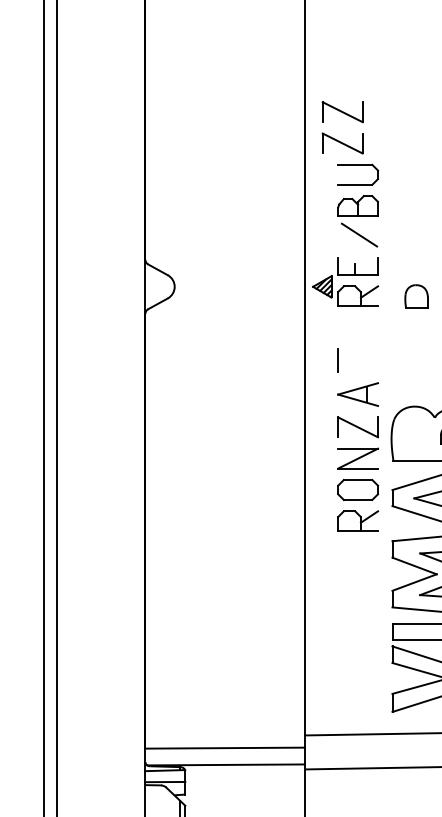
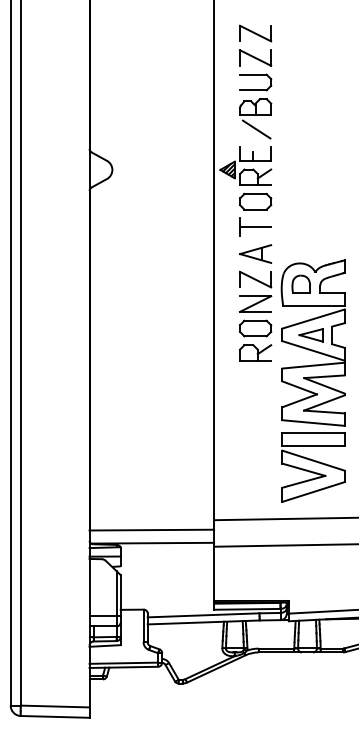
part: (349, 117) -> (260, 37), moved
part: (415, 295) -> (300, 283), moved
part: (357, 327) -> (255, 201), added
line: (357, 360) -> (255, 227), added

